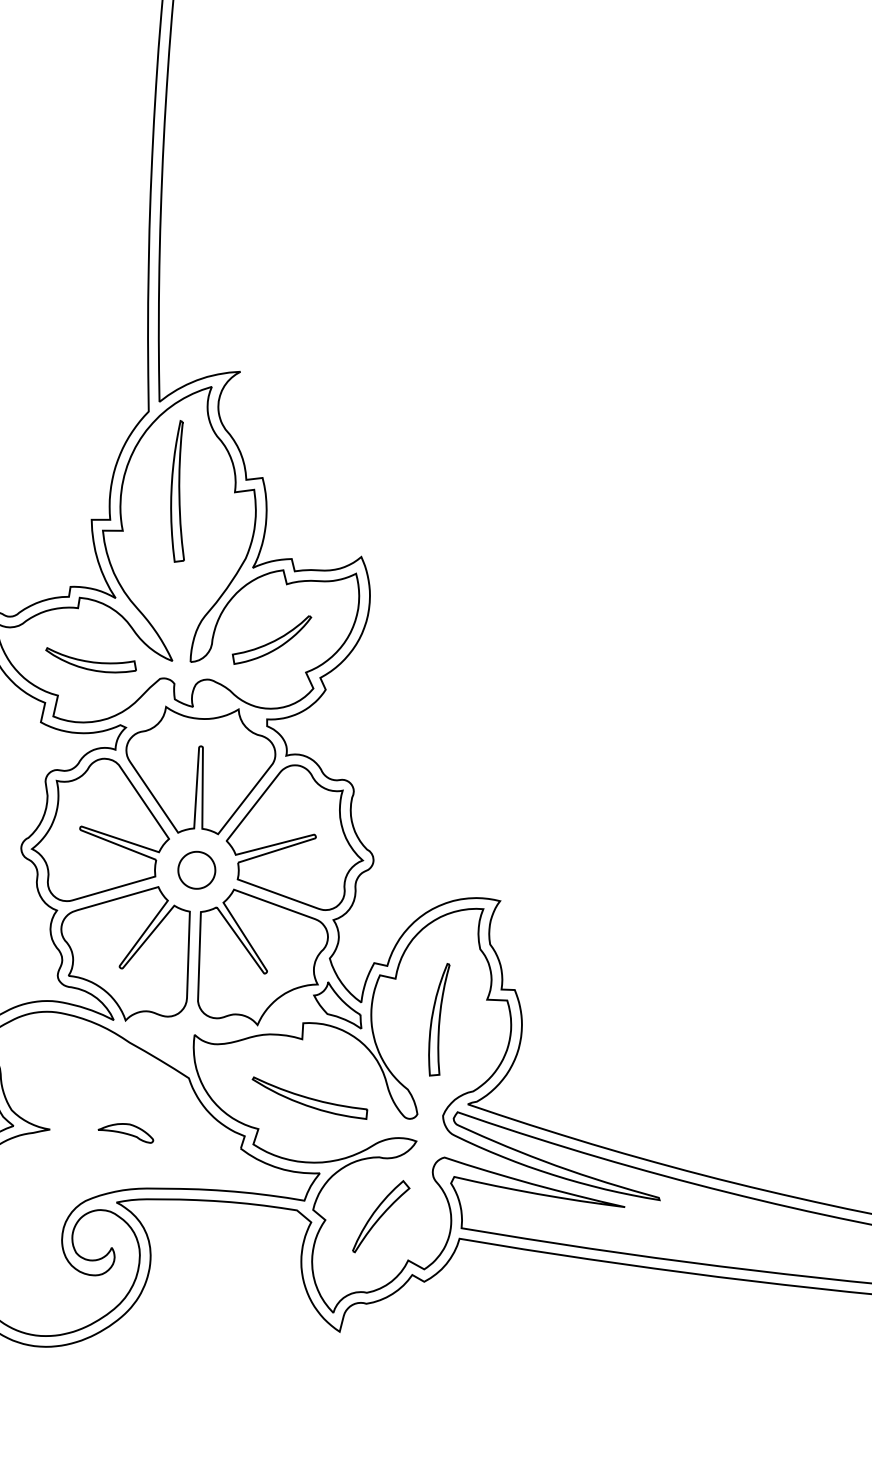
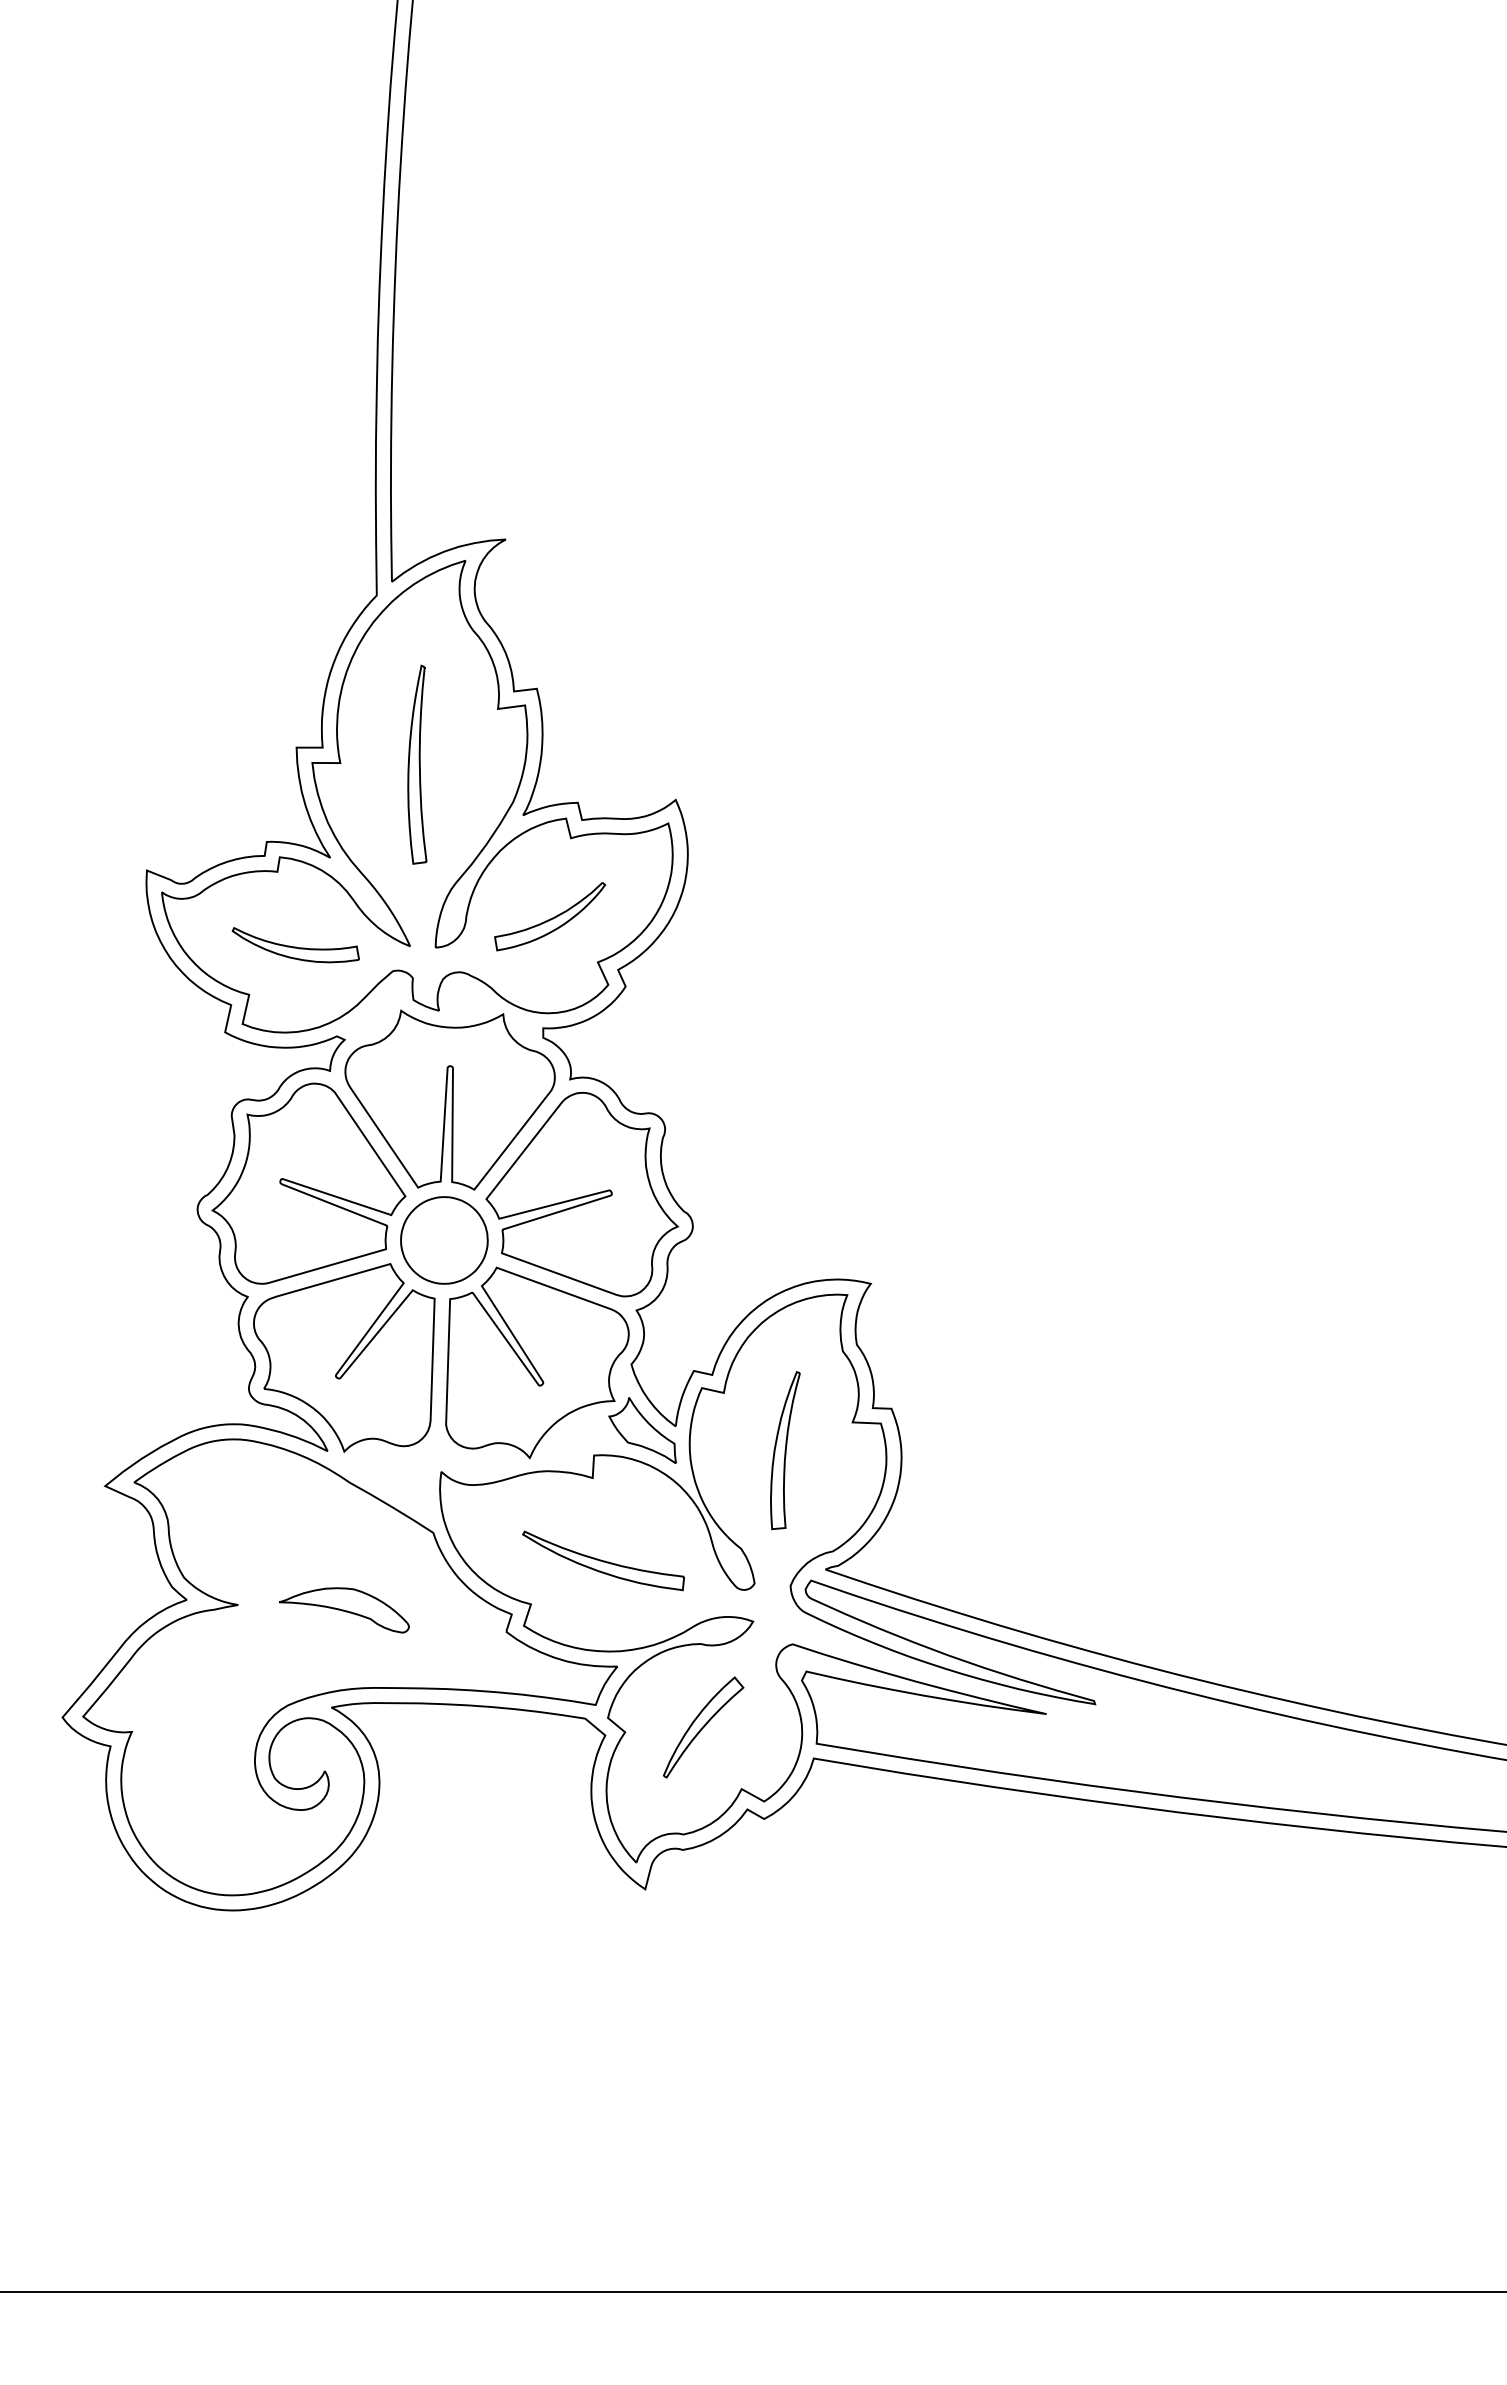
part: (177, 491) -> (417, 764), moved
part: (196, 870) -> (444, 1240), size x1.67
part: (125, 1133) -> (344, 1610), size x1.67

